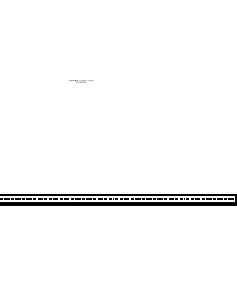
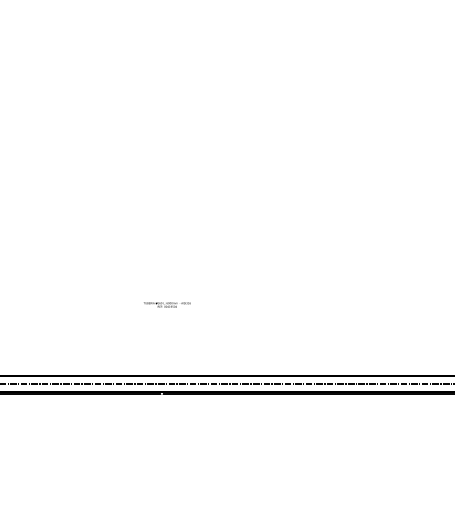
text: (81, 81) -> (167, 305), moved

